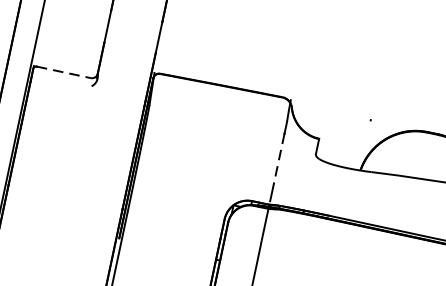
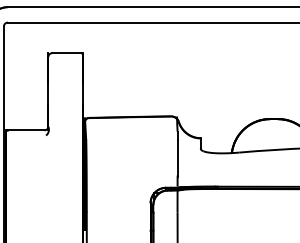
line: (64, 72) -> (26, 130), dashed -> solid
line: (278, 161) -> (177, 158), dashed -> solid

